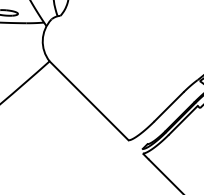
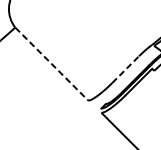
line: (89, 100) -> (52, 63), solid -> dashed
line: (169, 106) -> (126, 69), solid -> dashed

